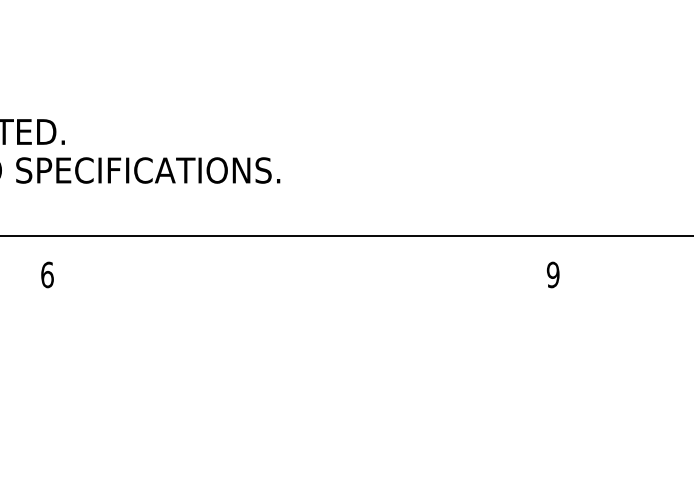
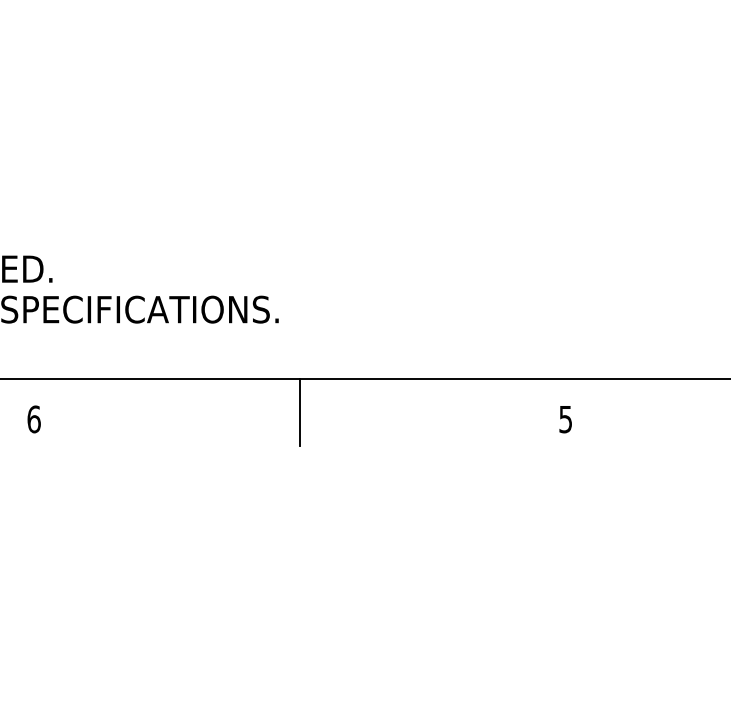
line: (300, 268) -> (300, 412), added
text: (552, 275) -> (565, 419), 9 -> 5

